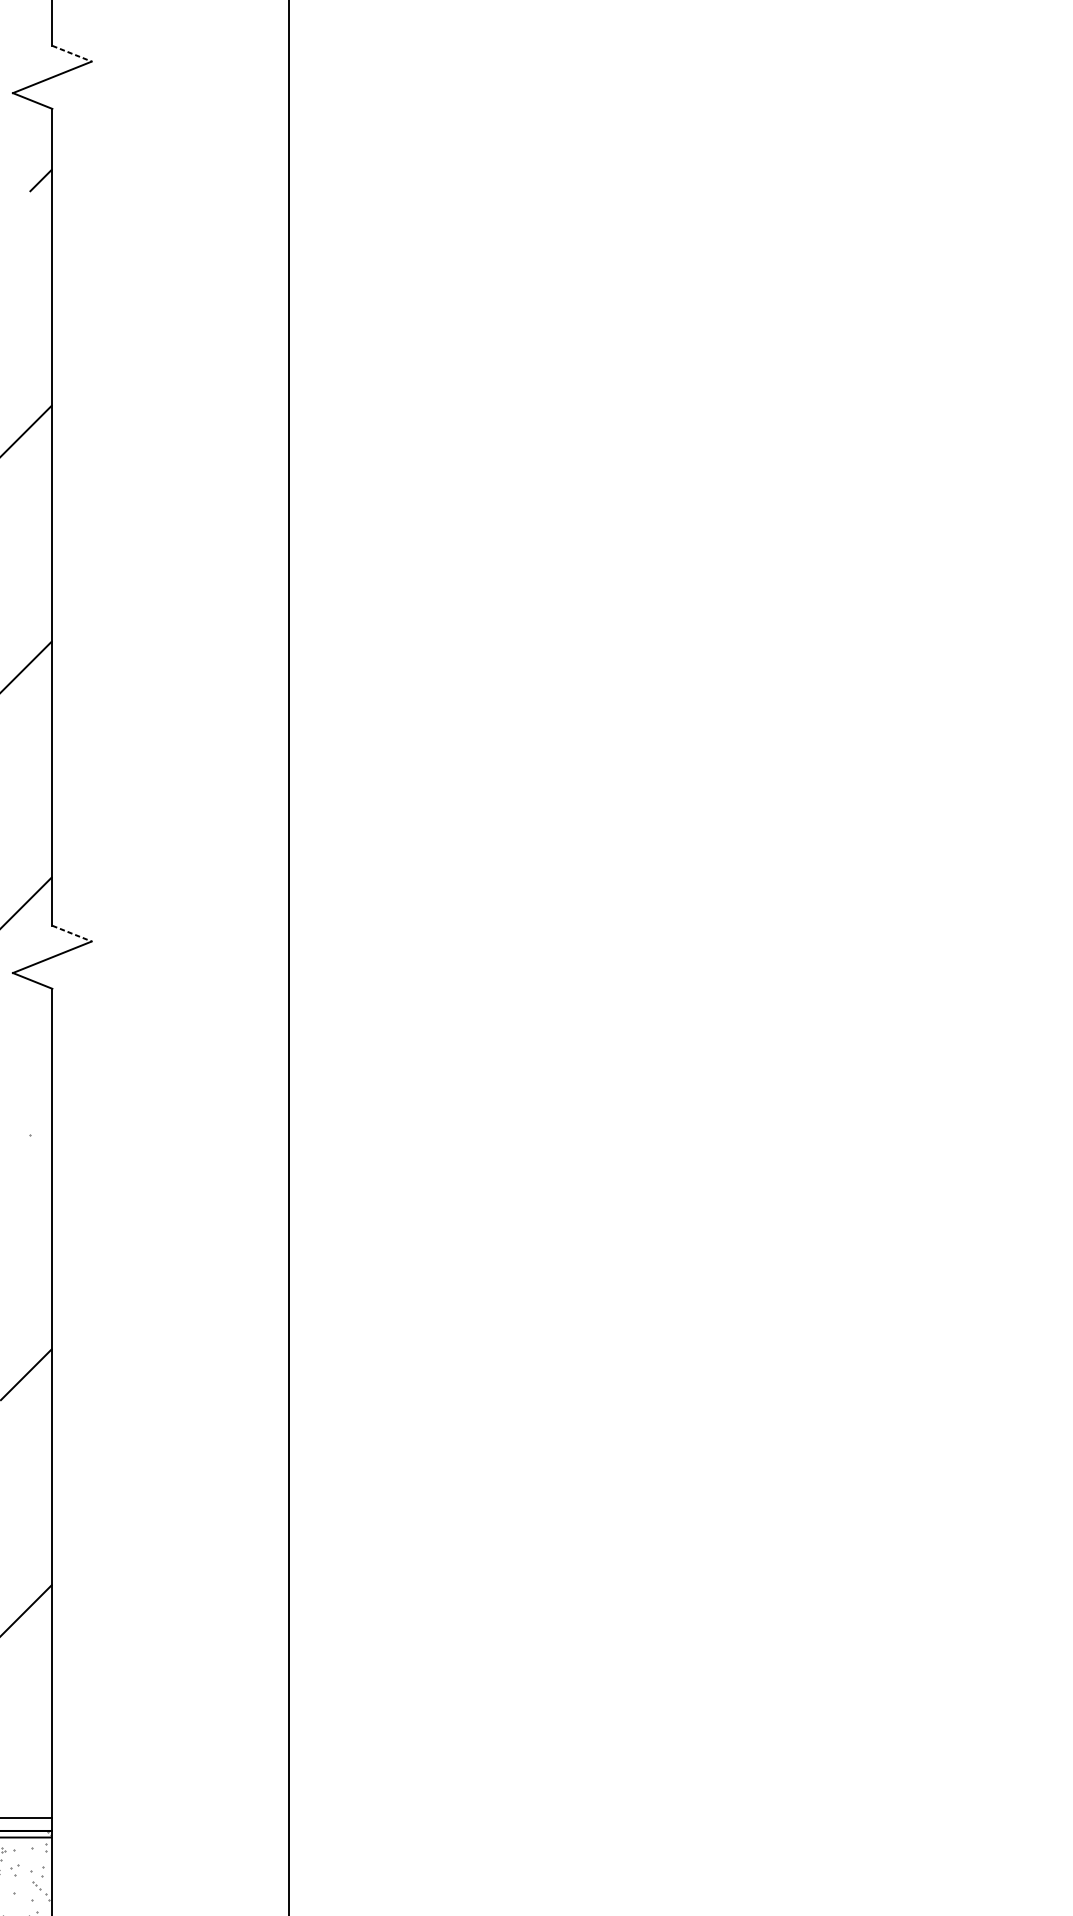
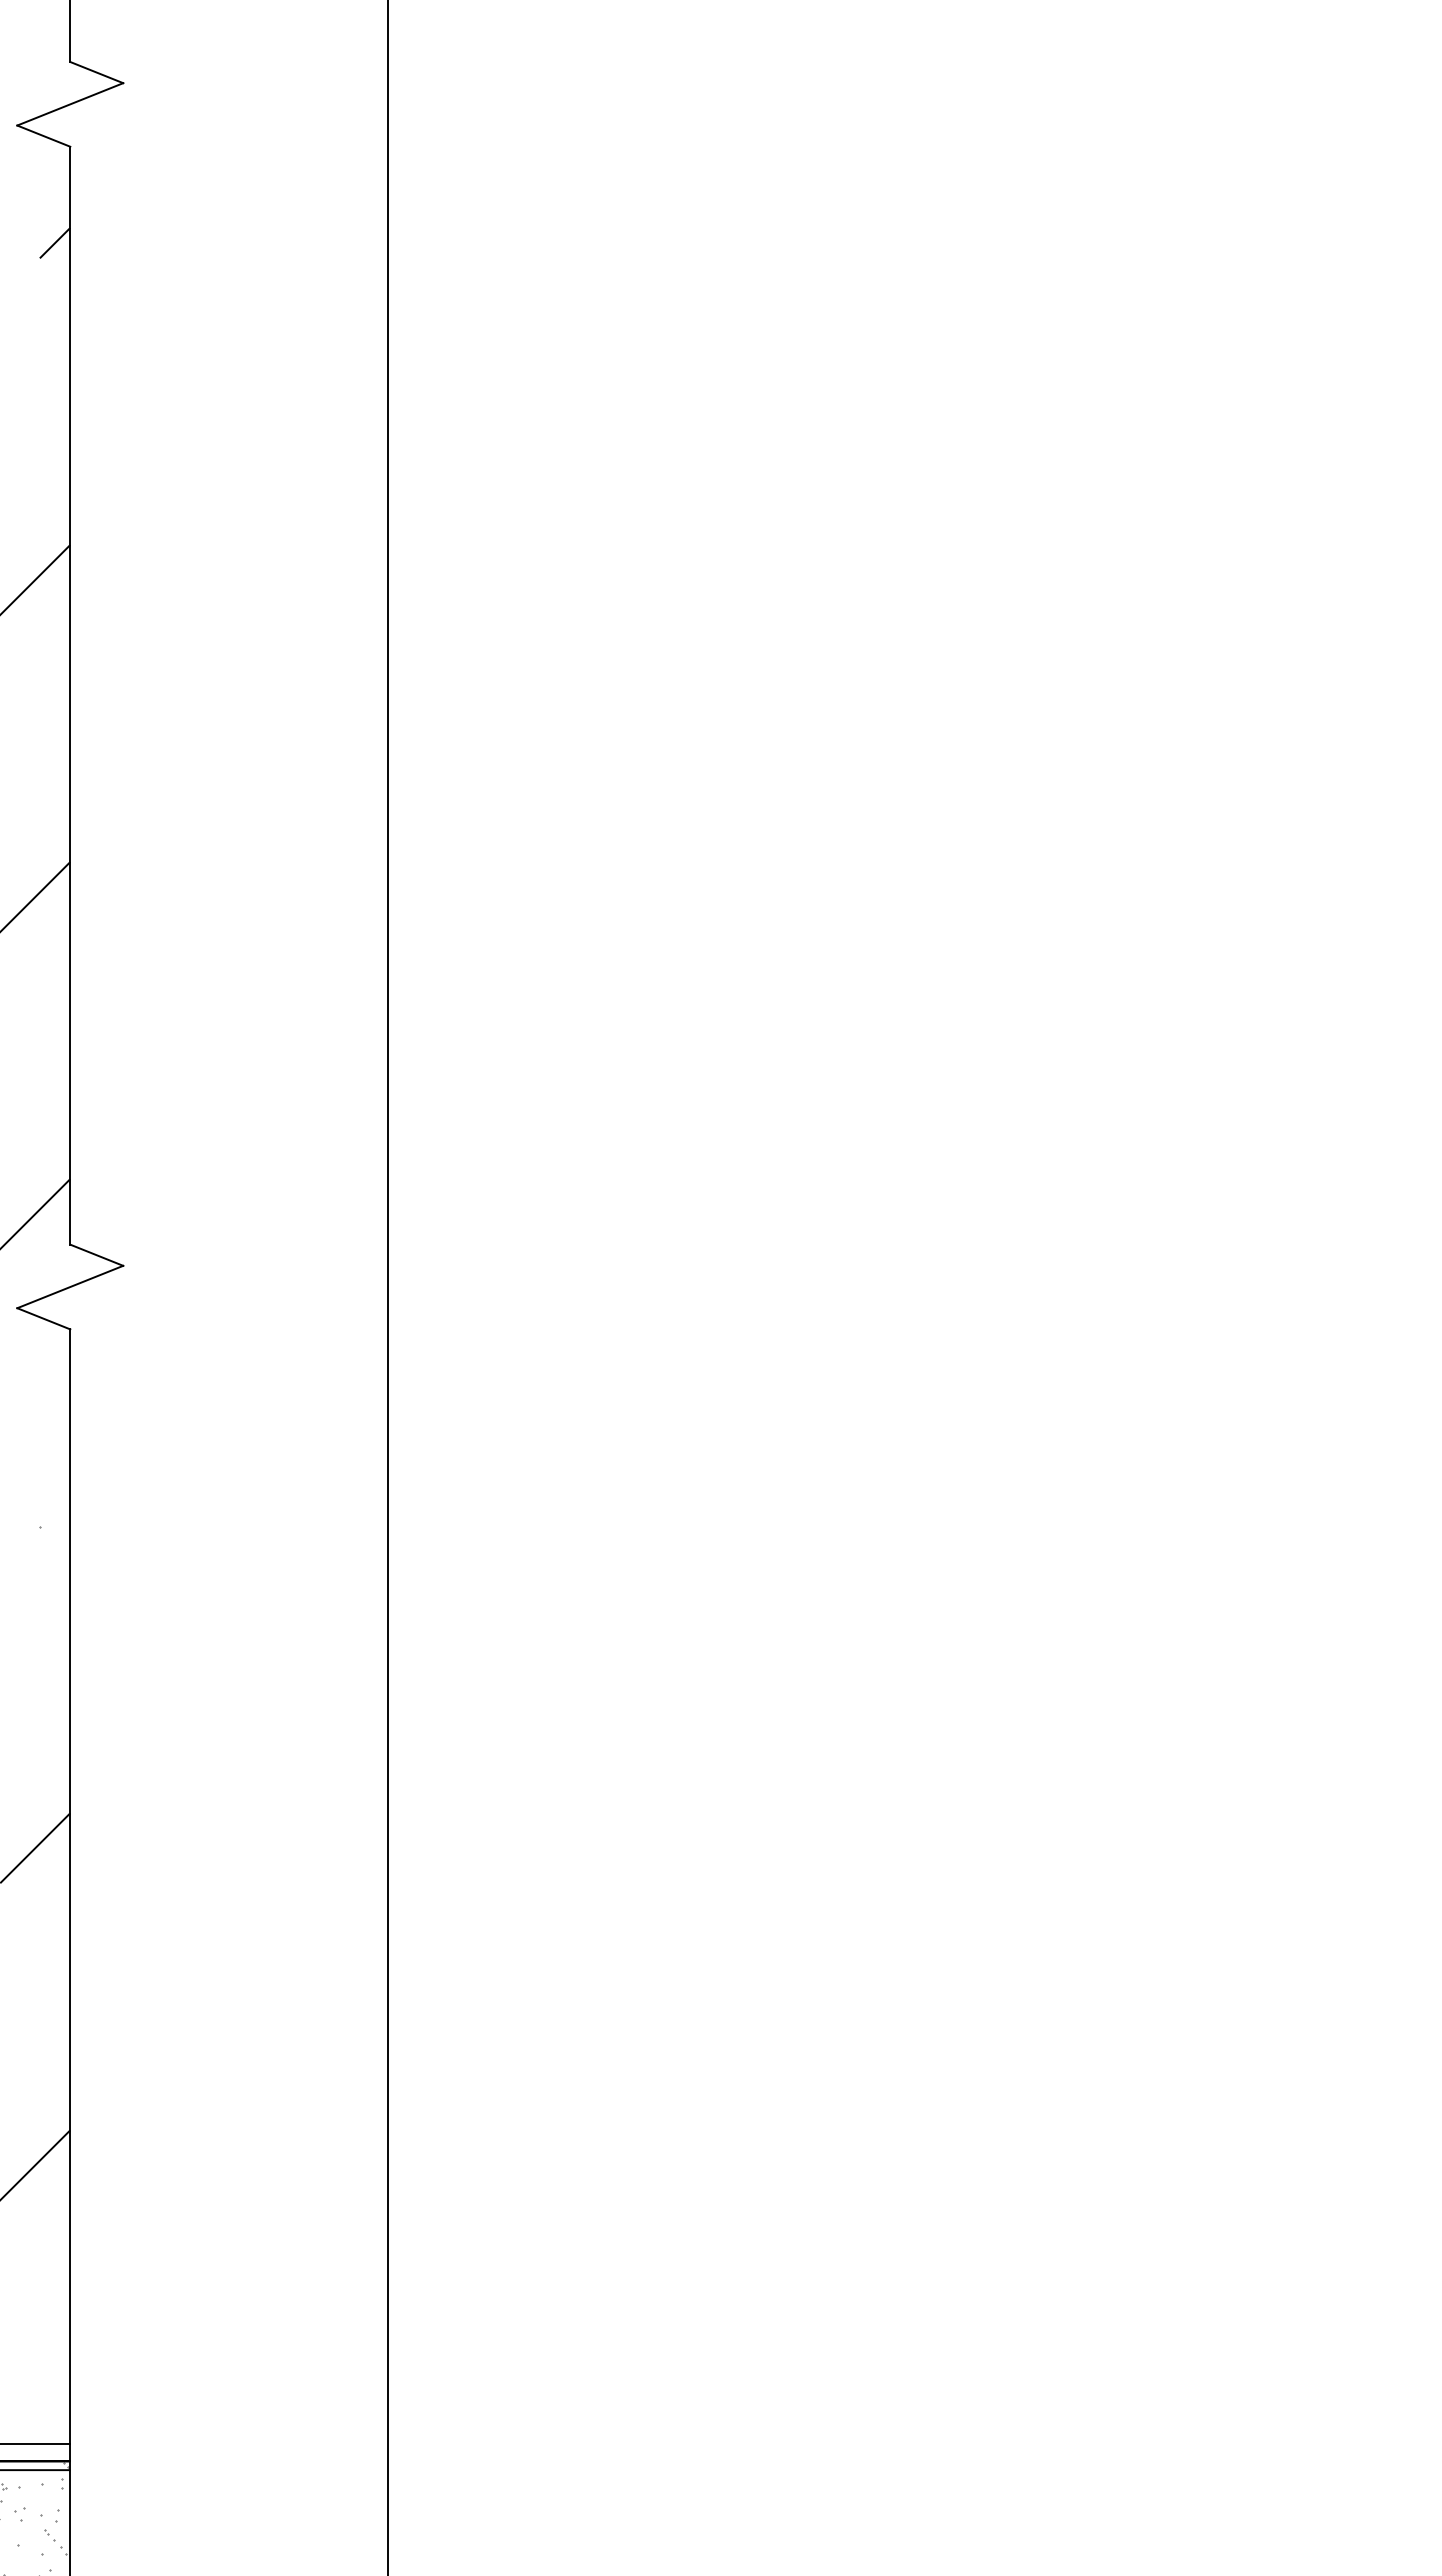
line: (71, 53) -> (96, 72), dashed -> solid
line: (71, 933) -> (96, 1255), dashed -> solid

